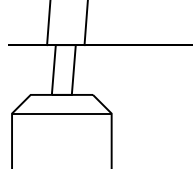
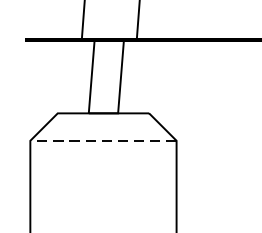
line: (61, 113) -> (102, 140), solid -> dashed

